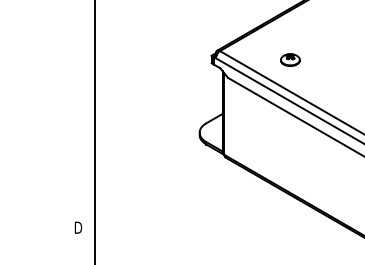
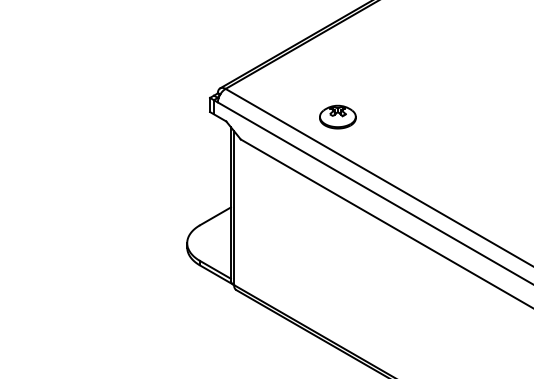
part: (290, 59) -> (338, 116), moved

